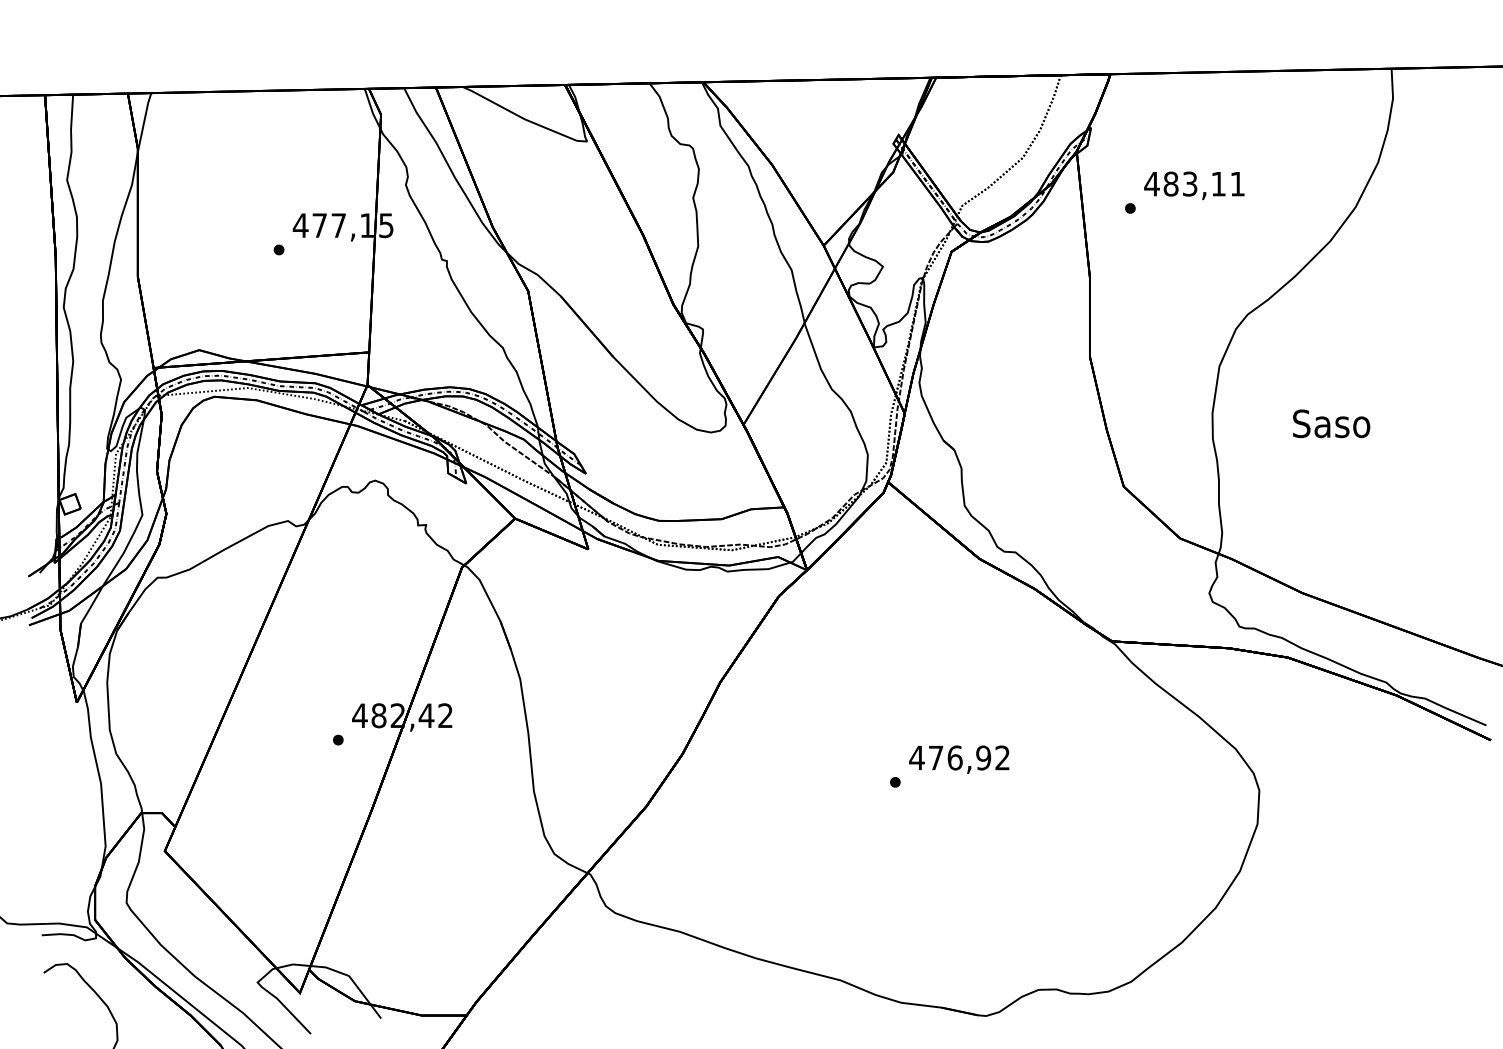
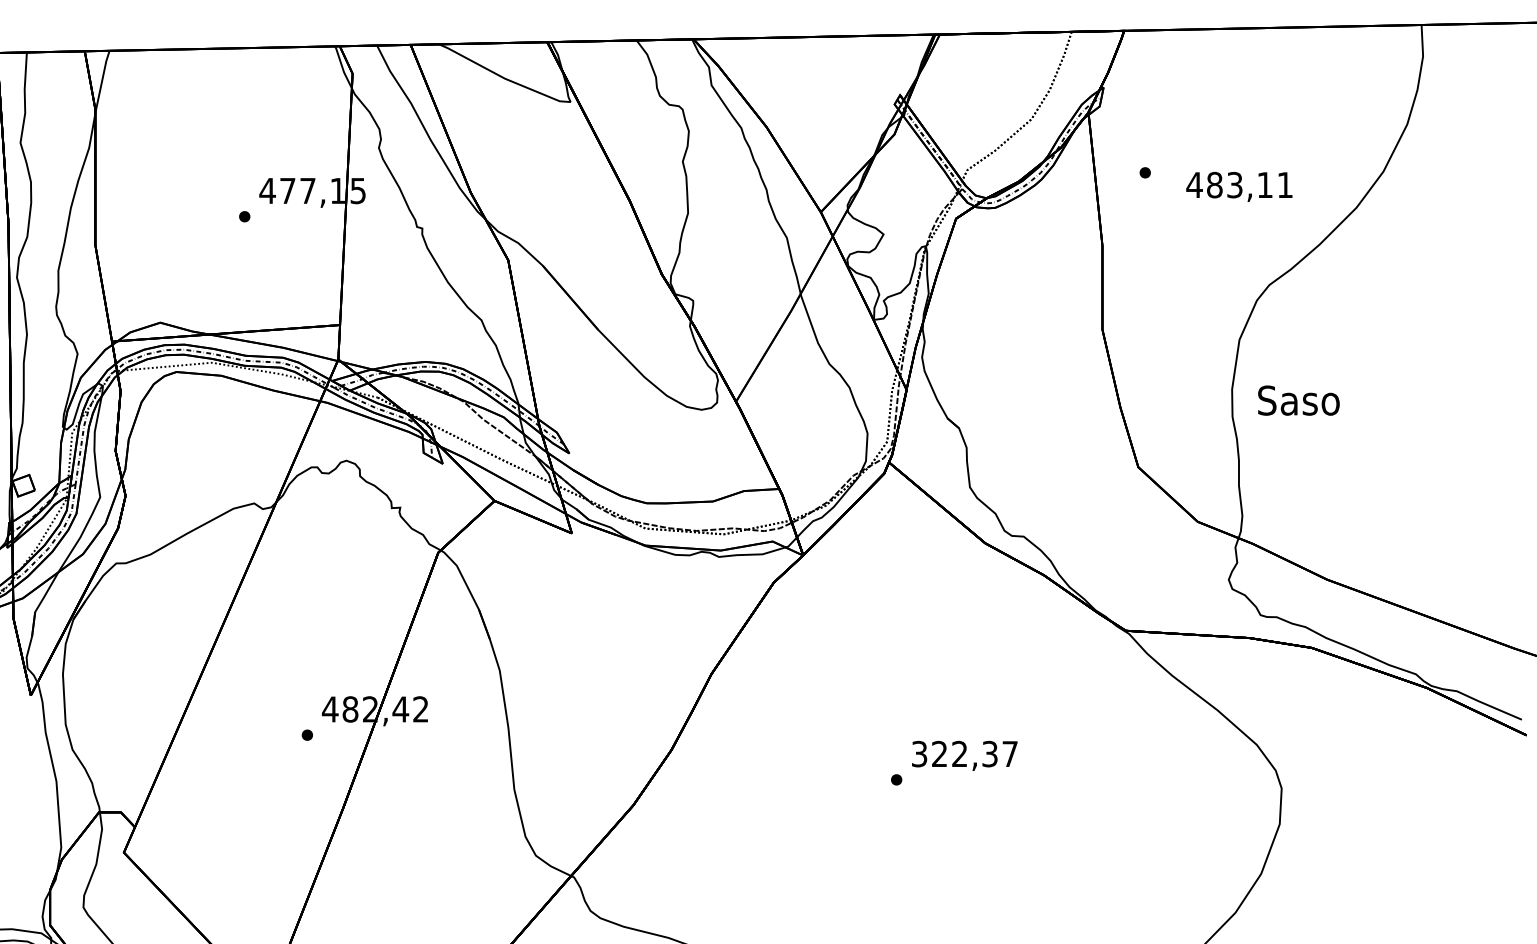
text: (1194, 185) -> (1239, 186), moved
text: (1331, 423) -> (1298, 400), moved
text: (959, 757) -> (964, 753), 476,92 -> 322,37

